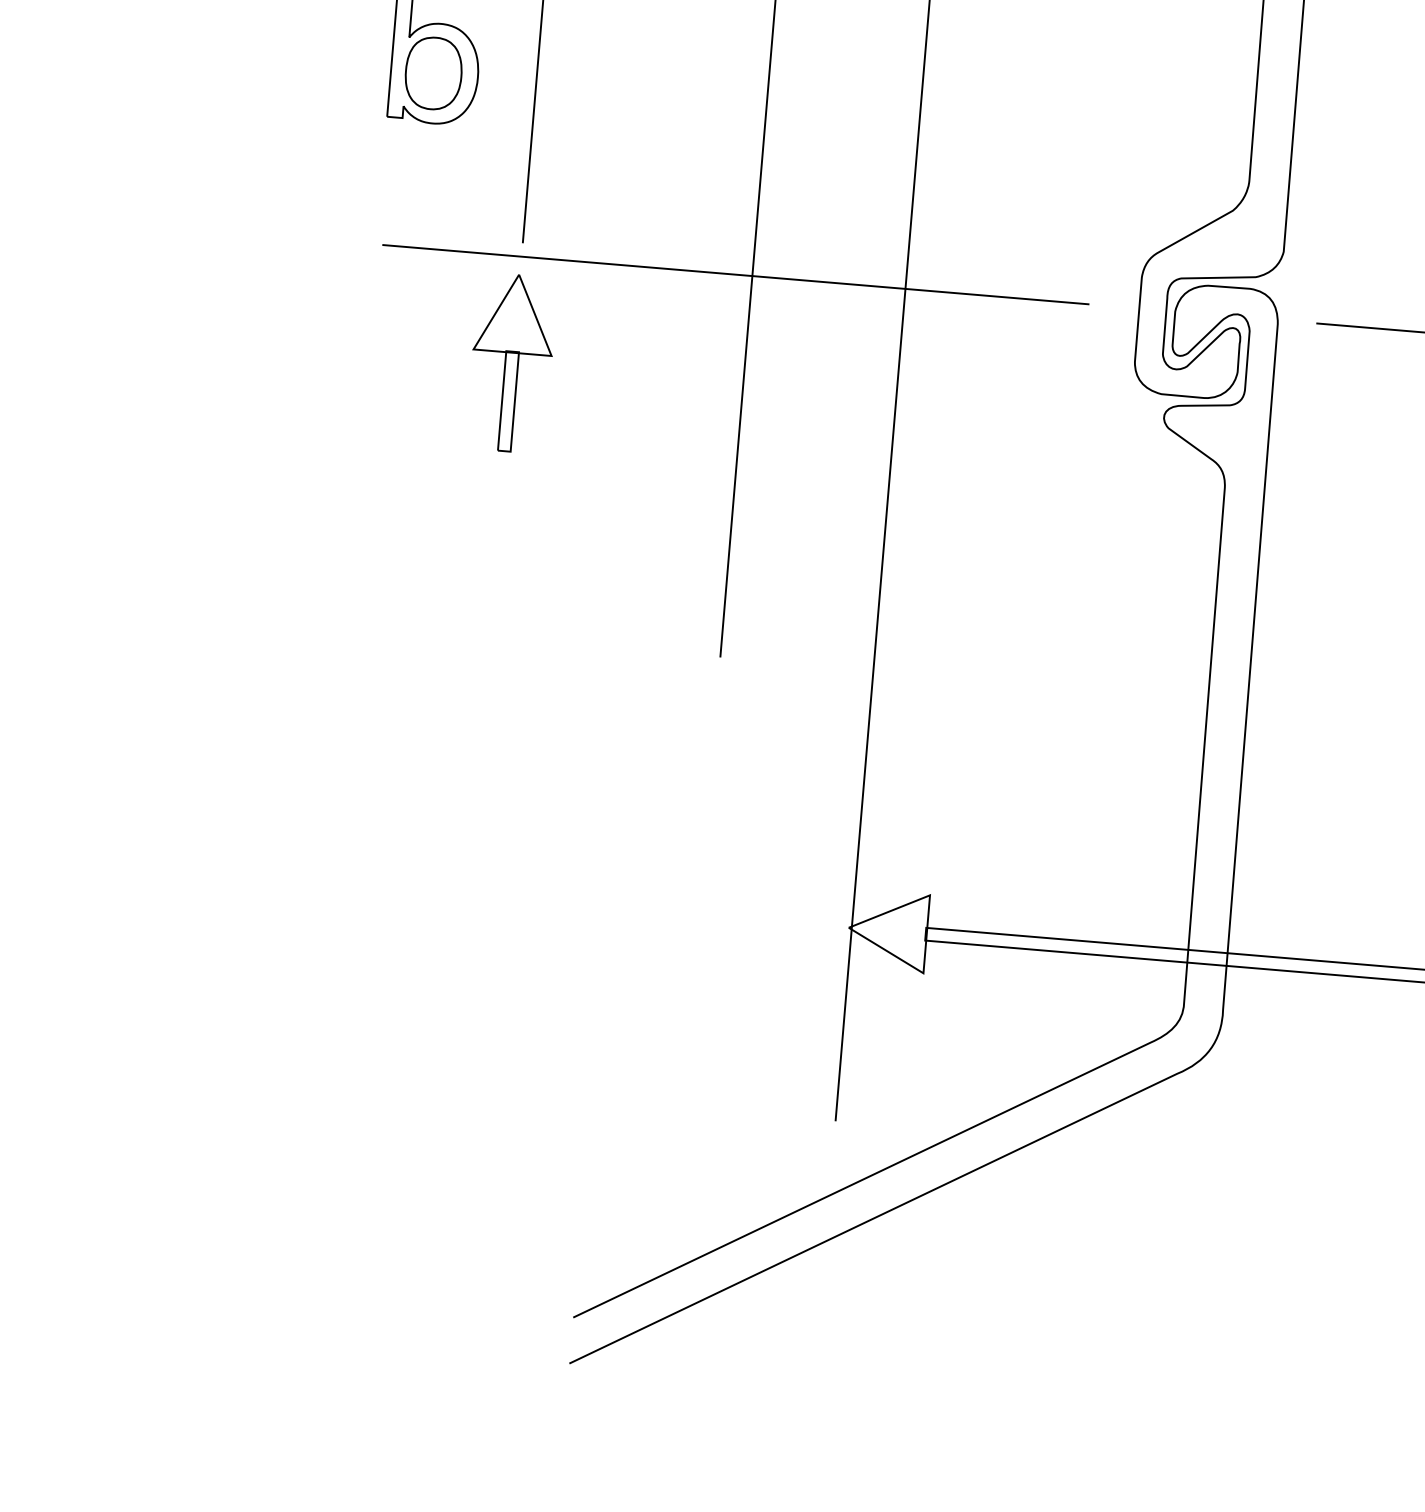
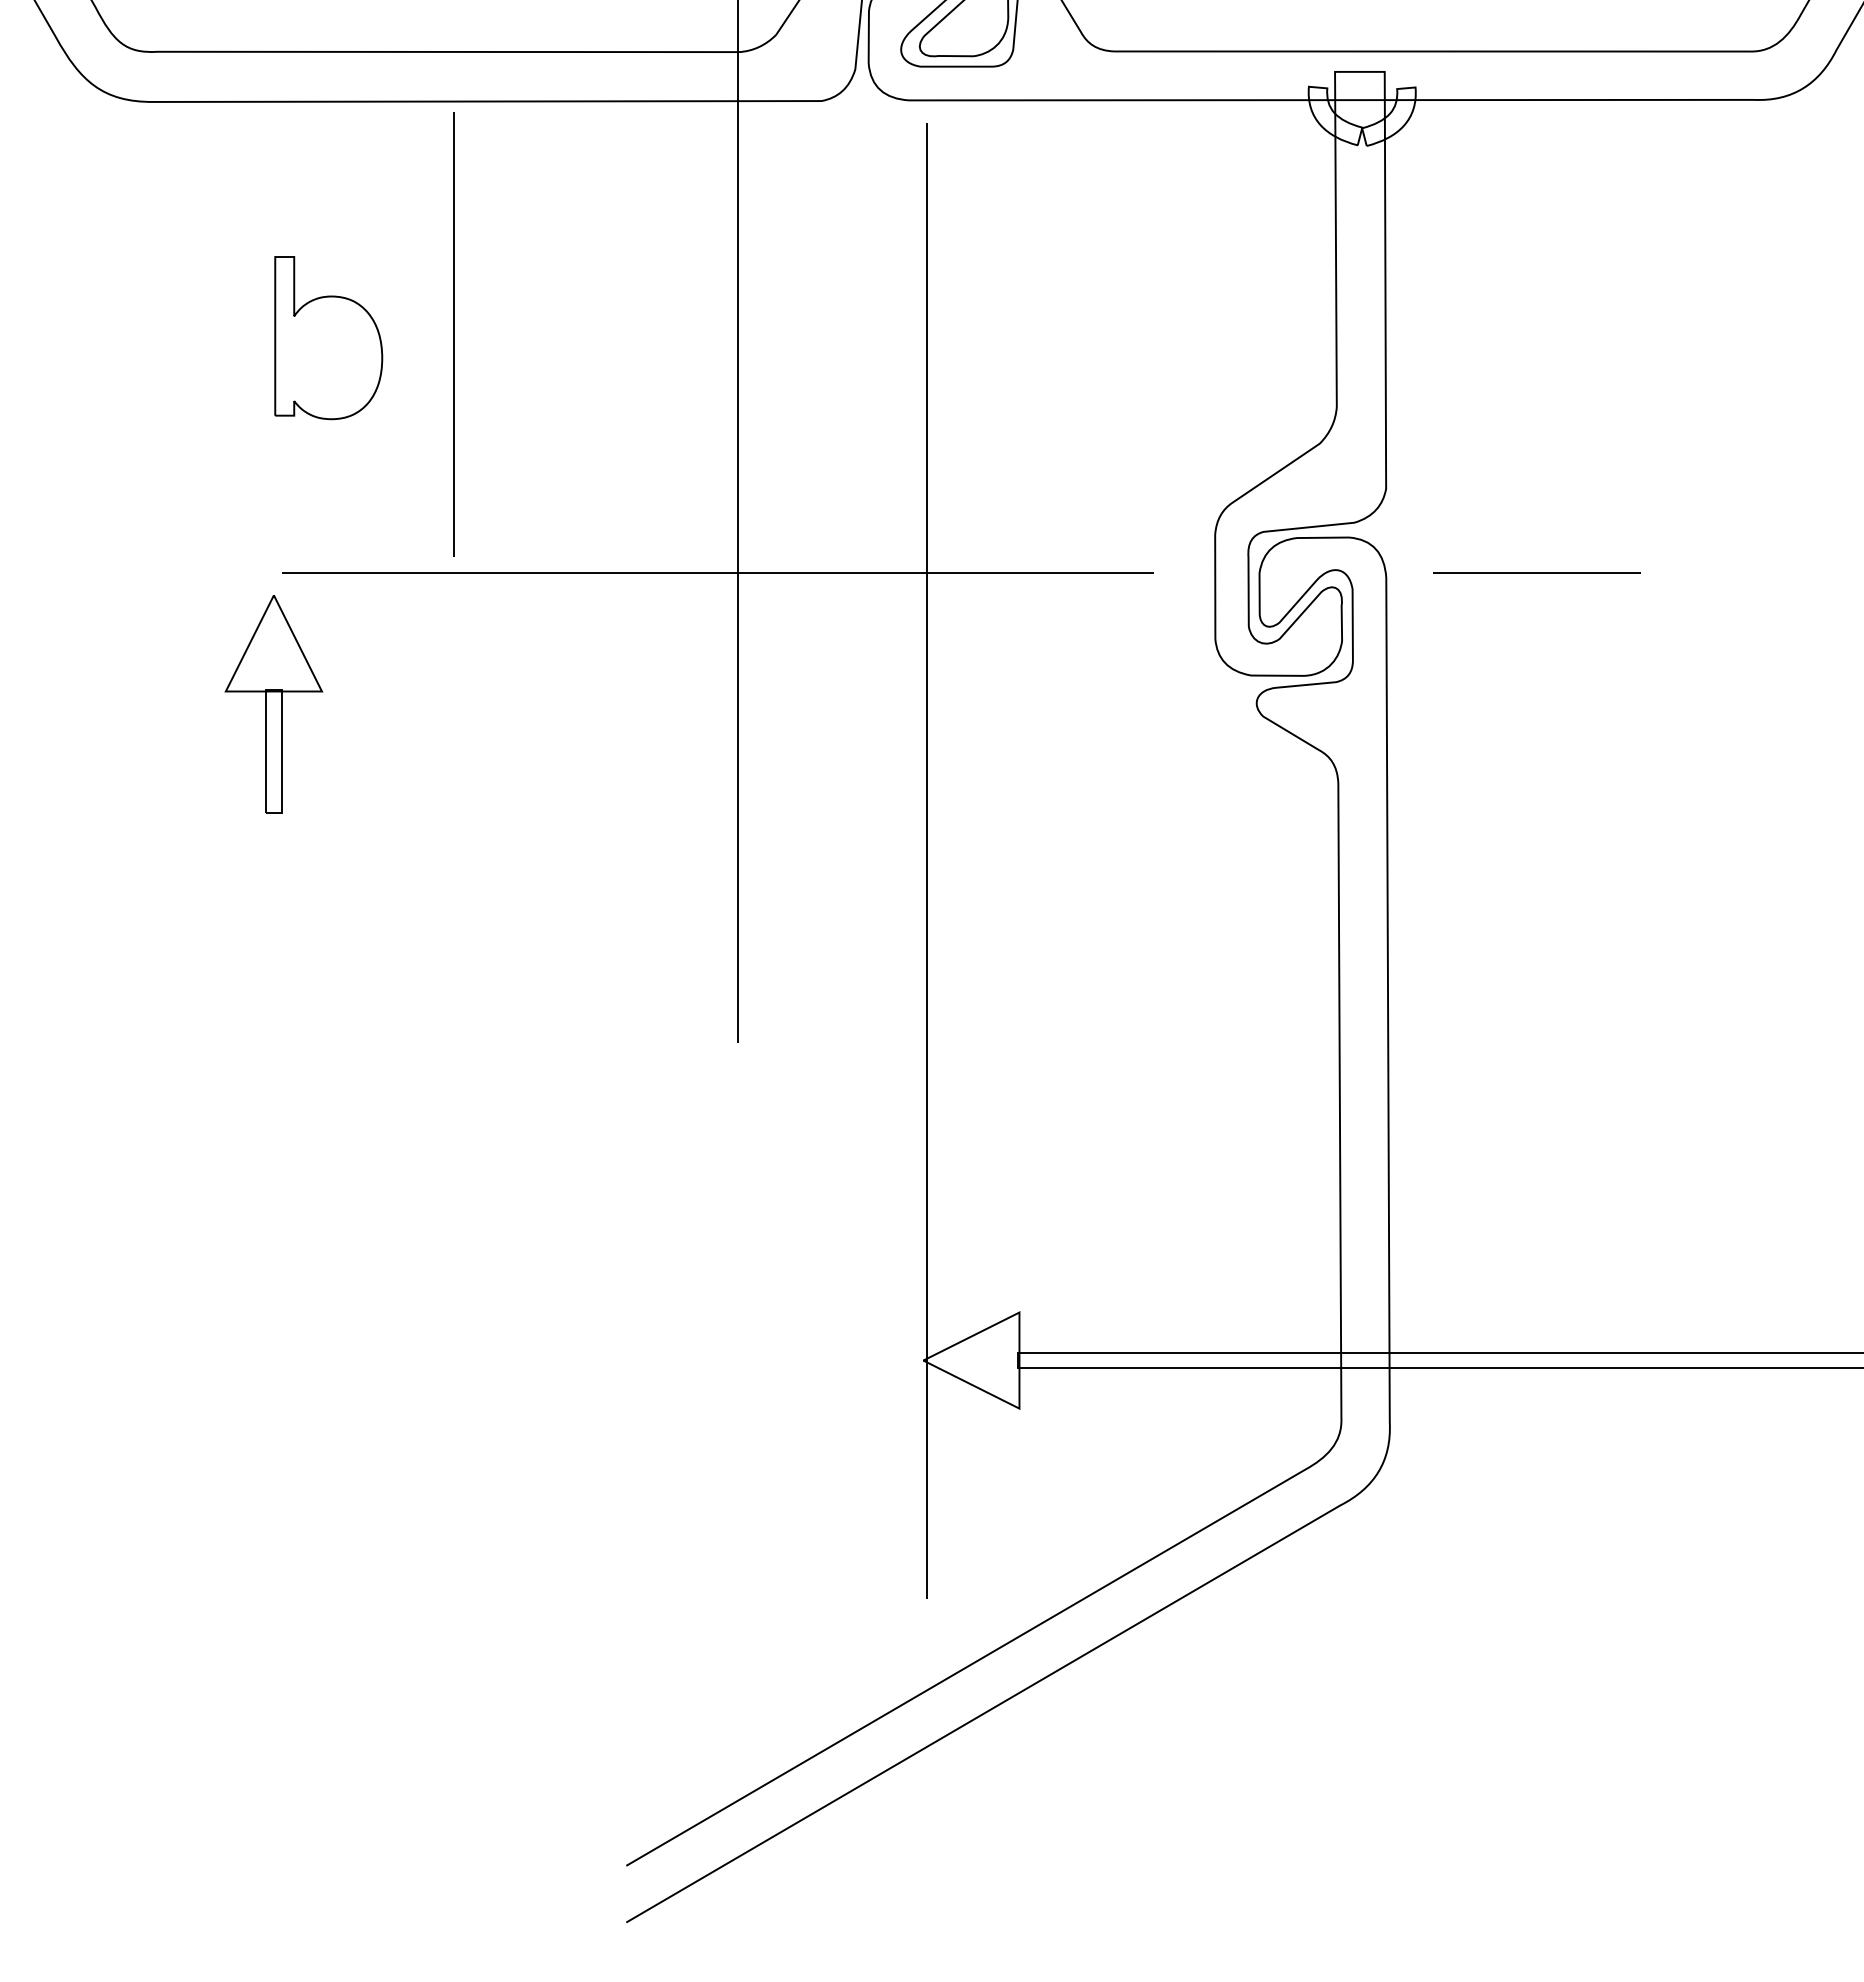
part: (433, 73) -> (327, 357), removed
part: (511, 363) -> (273, 704), moved

